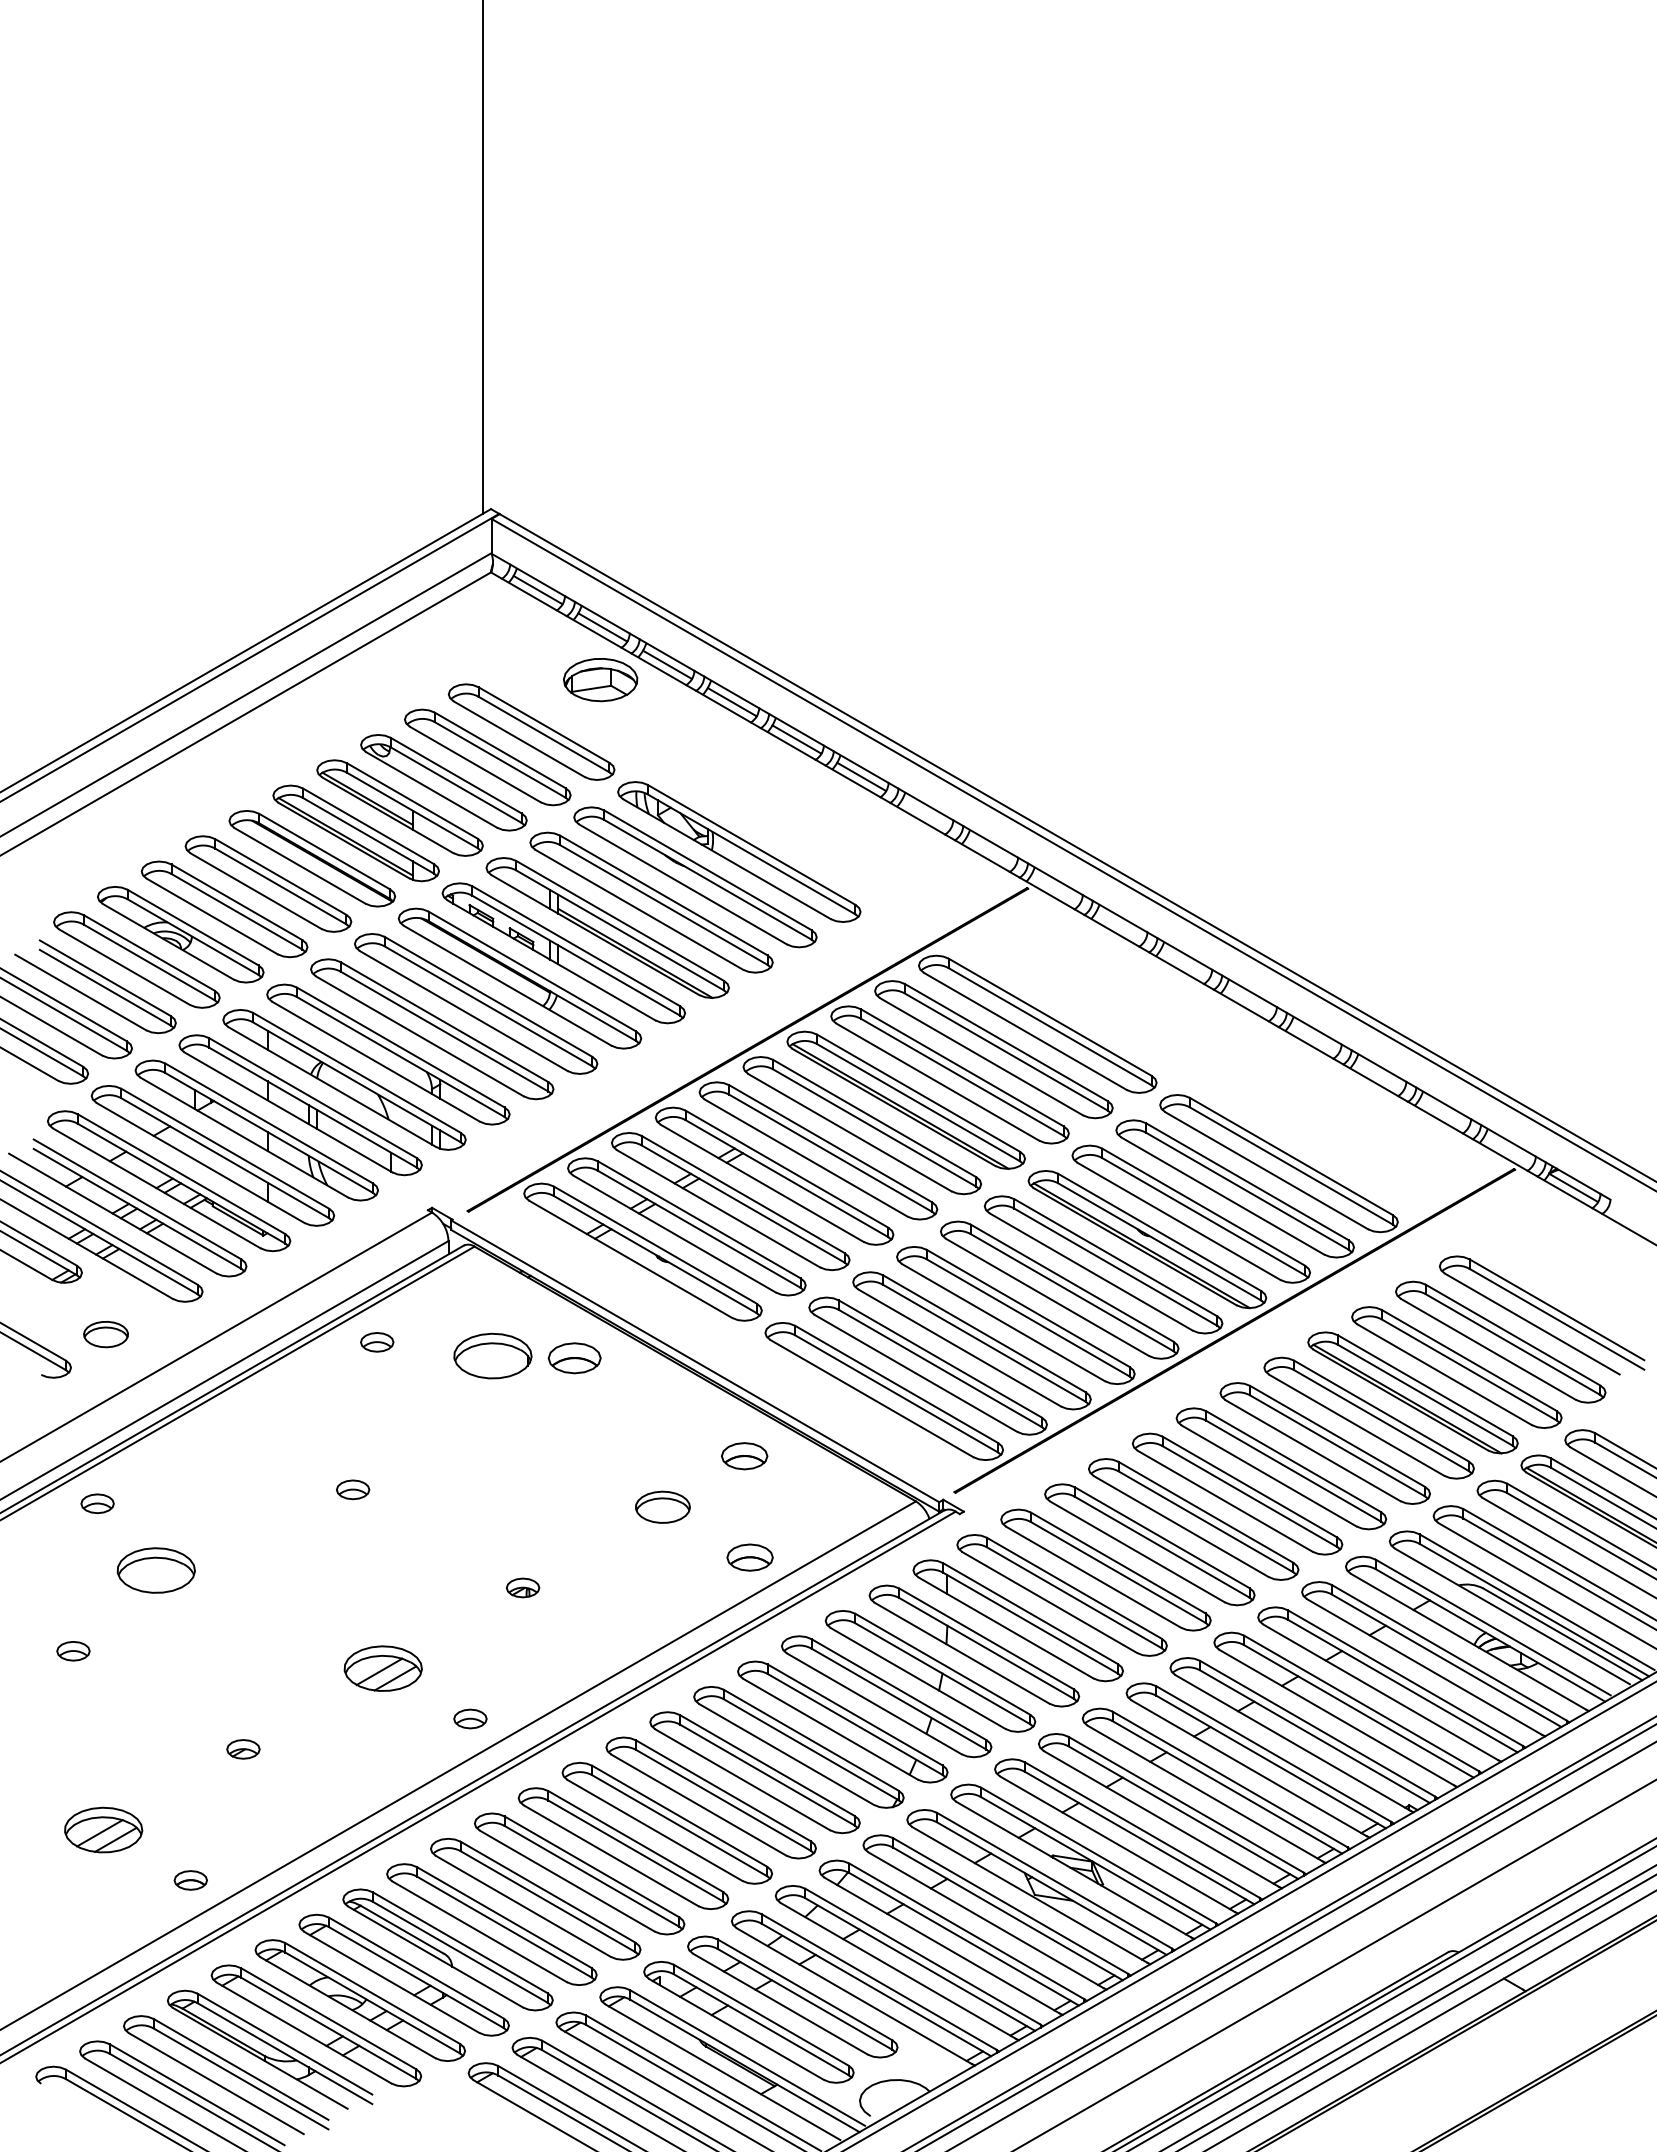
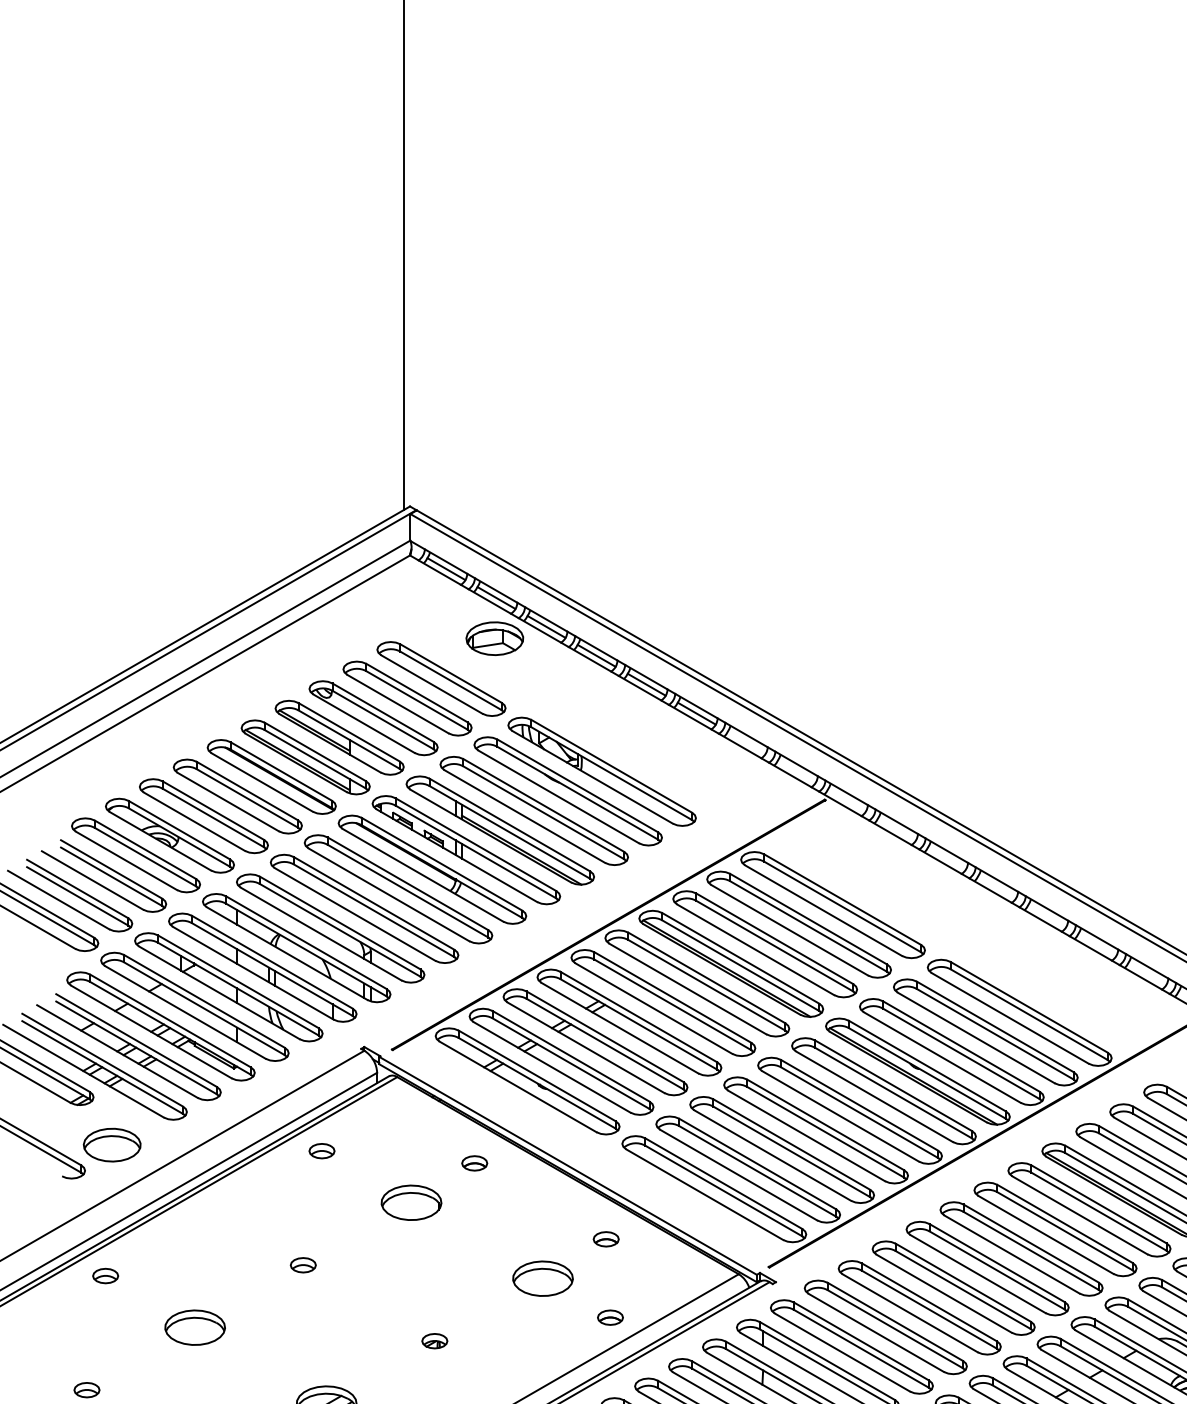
part: (105, 1334) -> (111, 1145), size x1.67
part: (492, 1355) -> (411, 1202), moved
part: (574, 1357) -> (474, 1162), size x0.62
part: (744, 1456) -> (606, 1239), size x0.71
part: (662, 1507) -> (542, 1278), size x1.43
part: (749, 1557) -> (610, 1317), size x0.71
part: (155, 1570) -> (194, 1327), moved

